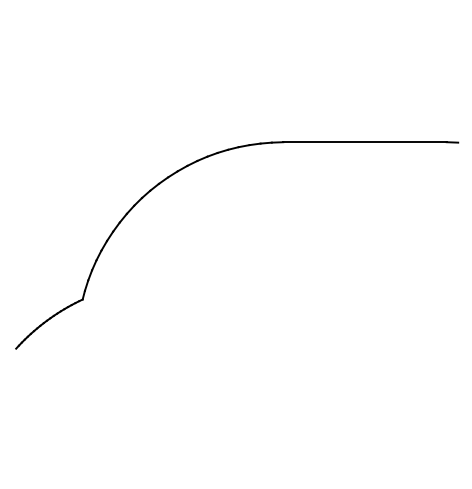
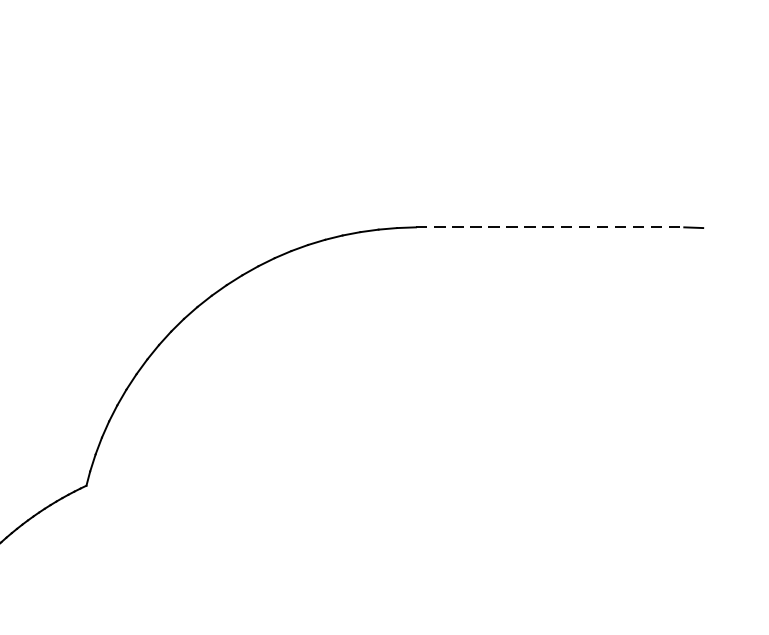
line: (365, 142) -> (550, 227), solid -> dashed

